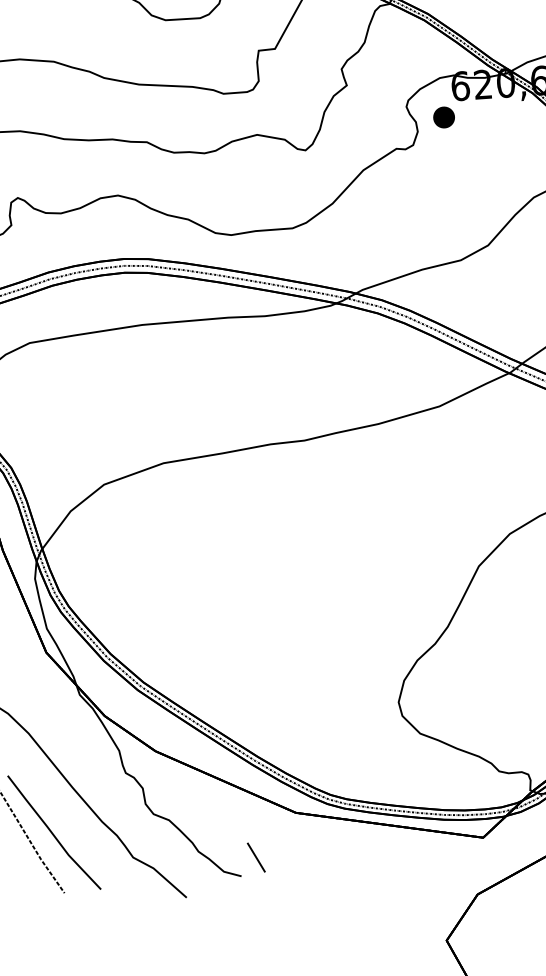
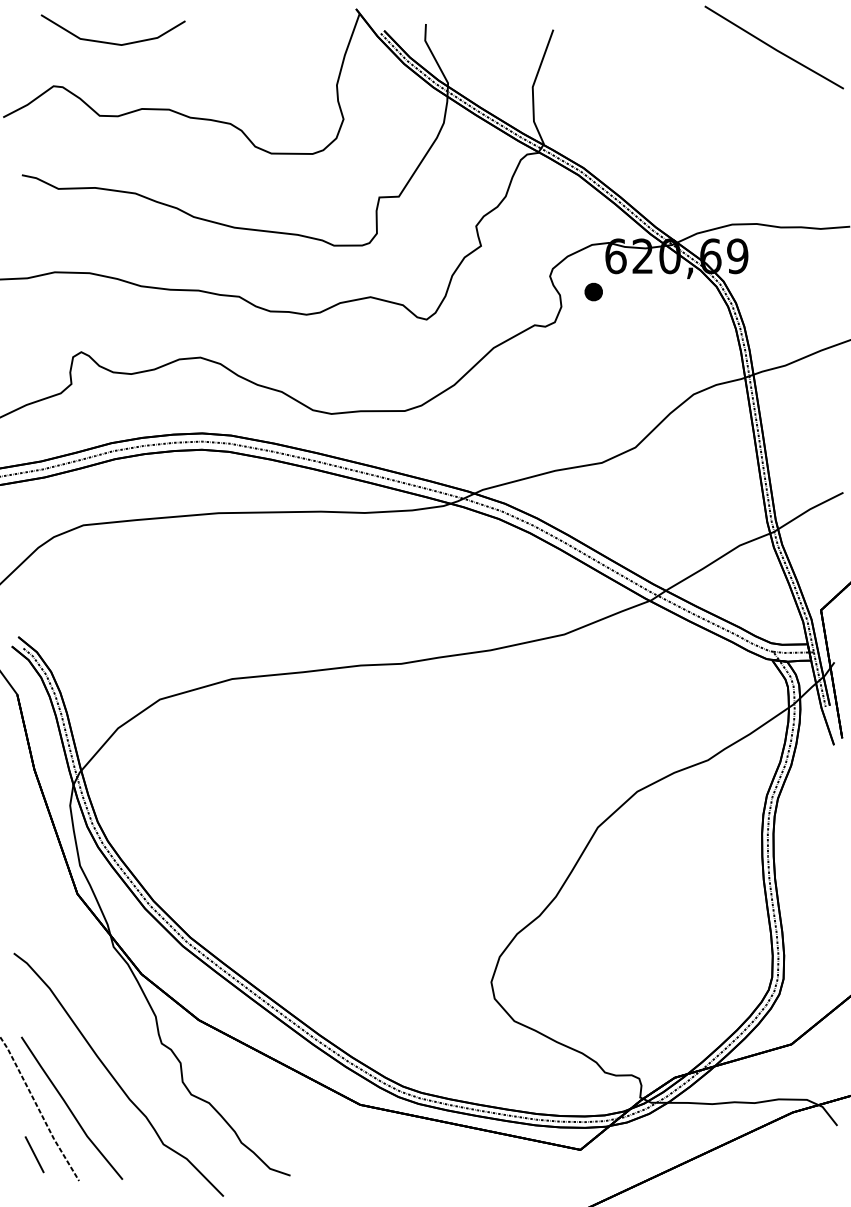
part: (443, 117) -> (593, 291), size x0.71
line: (256, 857) -> (34, 1154), moved

